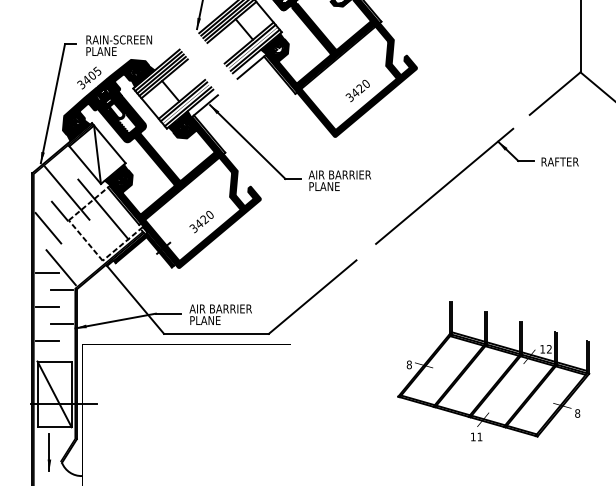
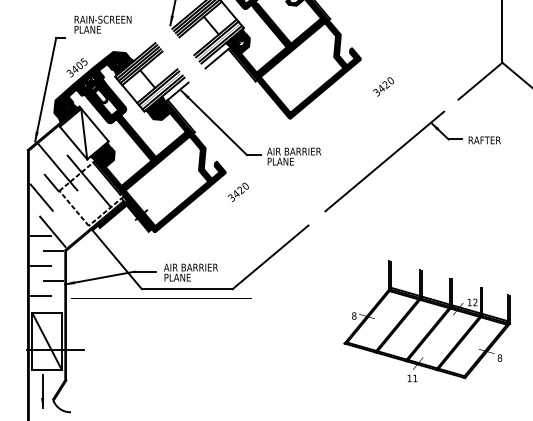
text: (118, 45) -> (102, 24), moved
text: (357, 90) -> (383, 86), moved
text: (201, 221) -> (238, 191), moved

